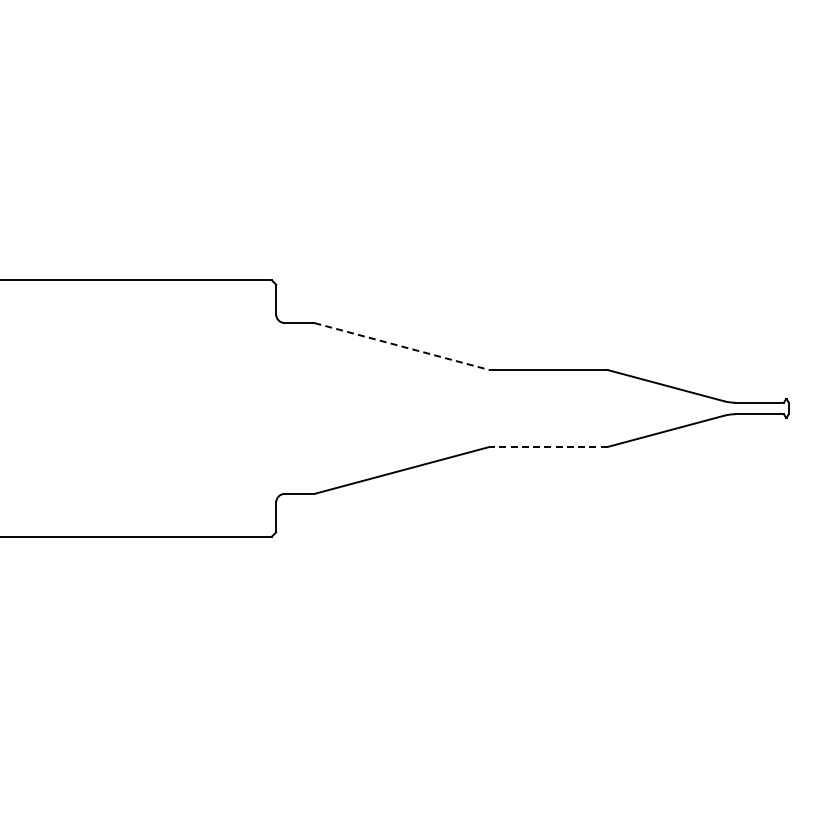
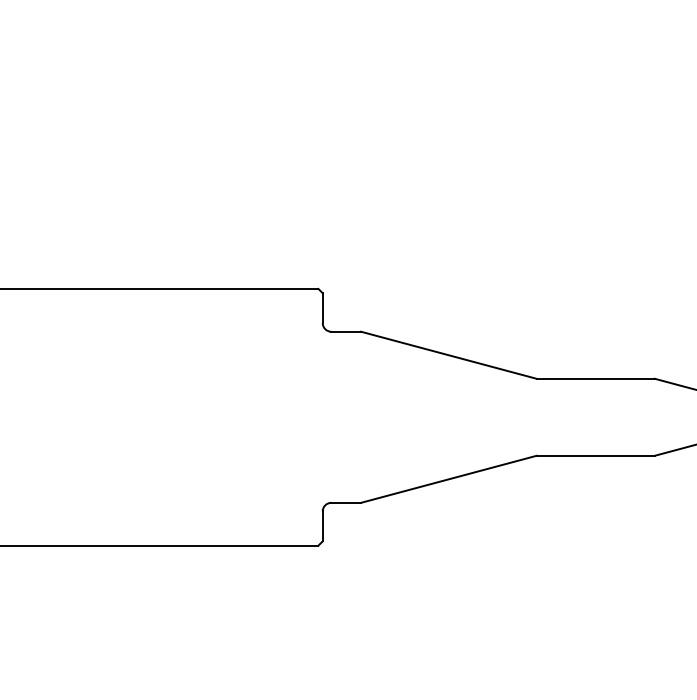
line: (402, 346) -> (449, 355), dashed -> solid
line: (548, 446) -> (595, 455), dashed -> solid

